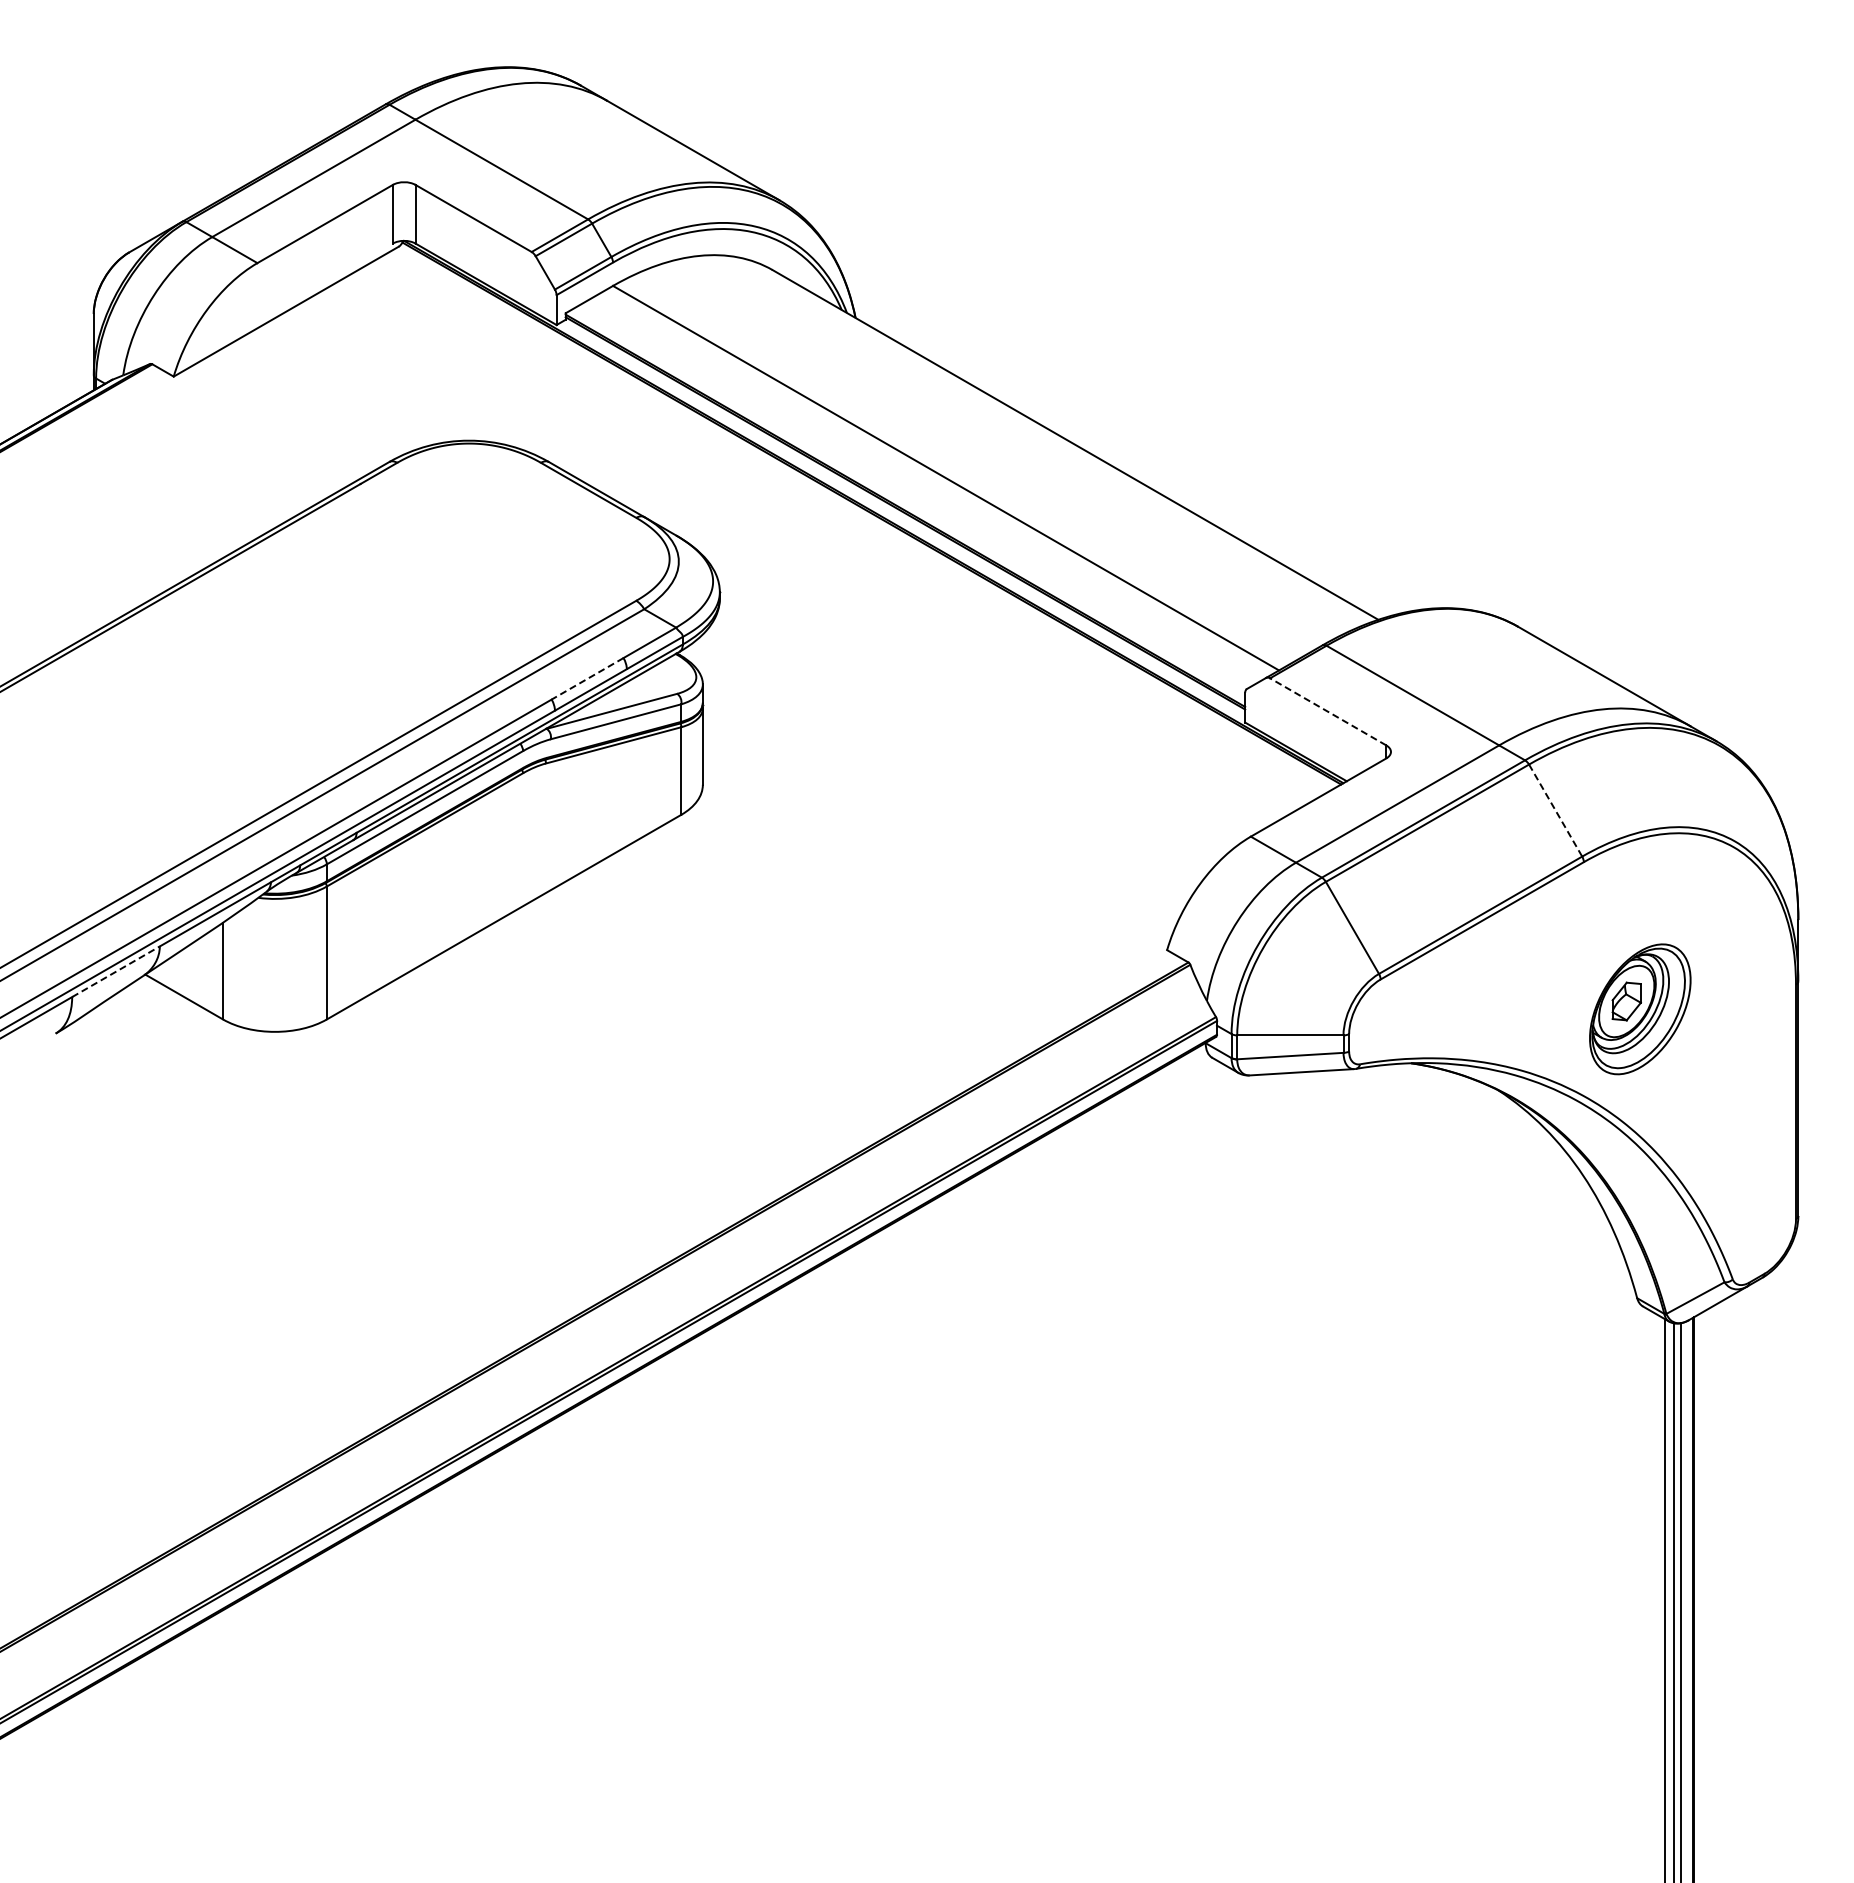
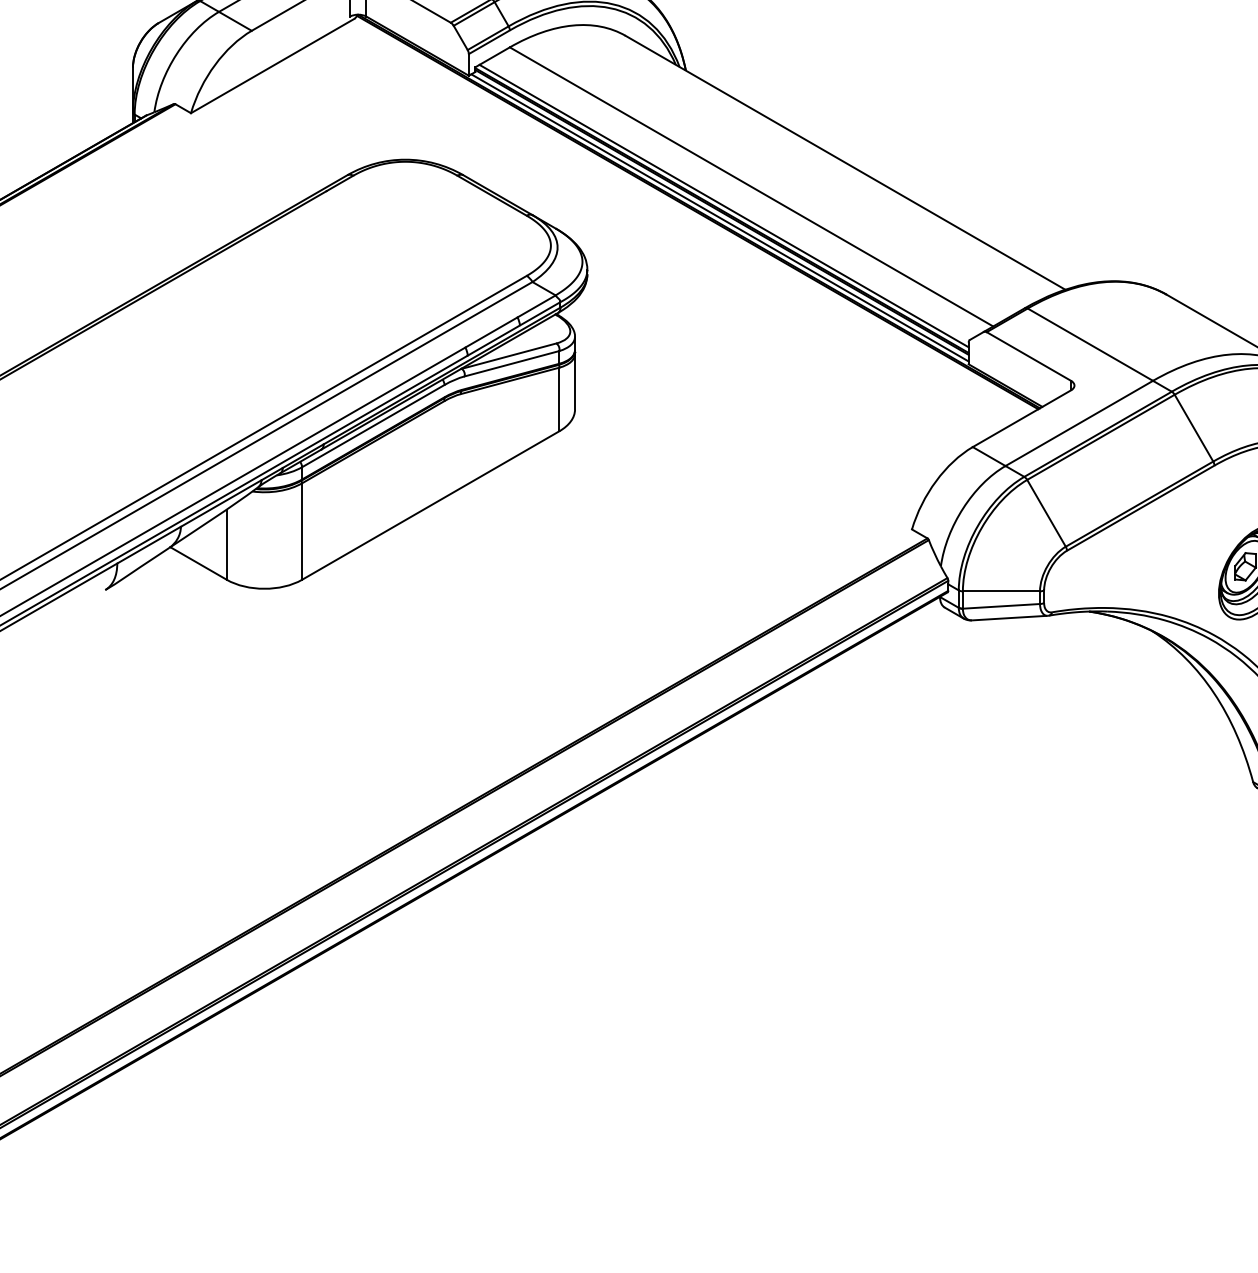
line: (908, 504) -> (724, 206), added
line: (902, 520) -> (719, 217), added
line: (587, 679) -> (491, 333), dashed -> solid
line: (1327, 711) -> (1028, 356), dashed -> solid
line: (1555, 811) -> (1193, 428), dashed -> solid
line: (116, 971) -> (149, 544), dashed -> solid

